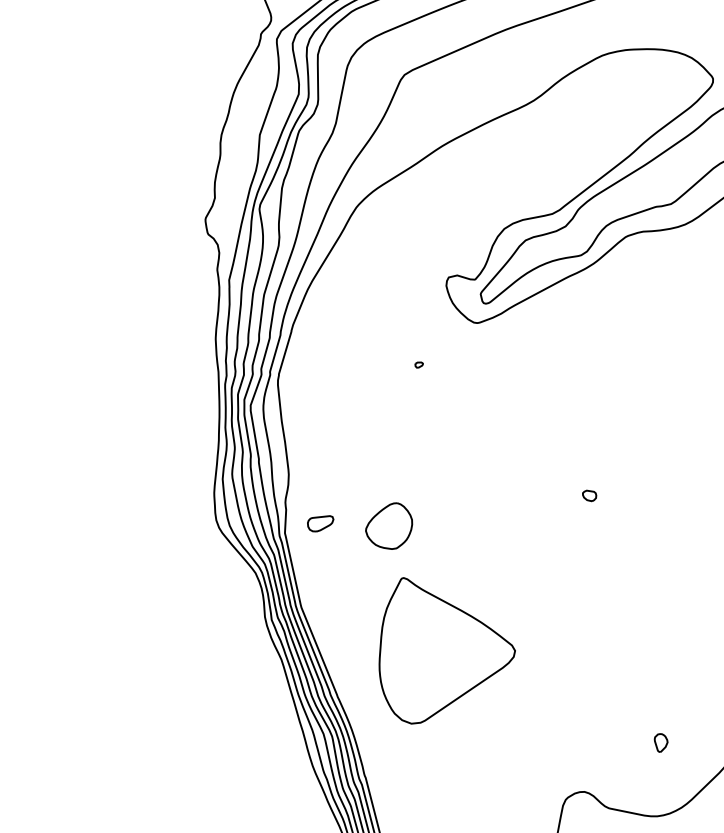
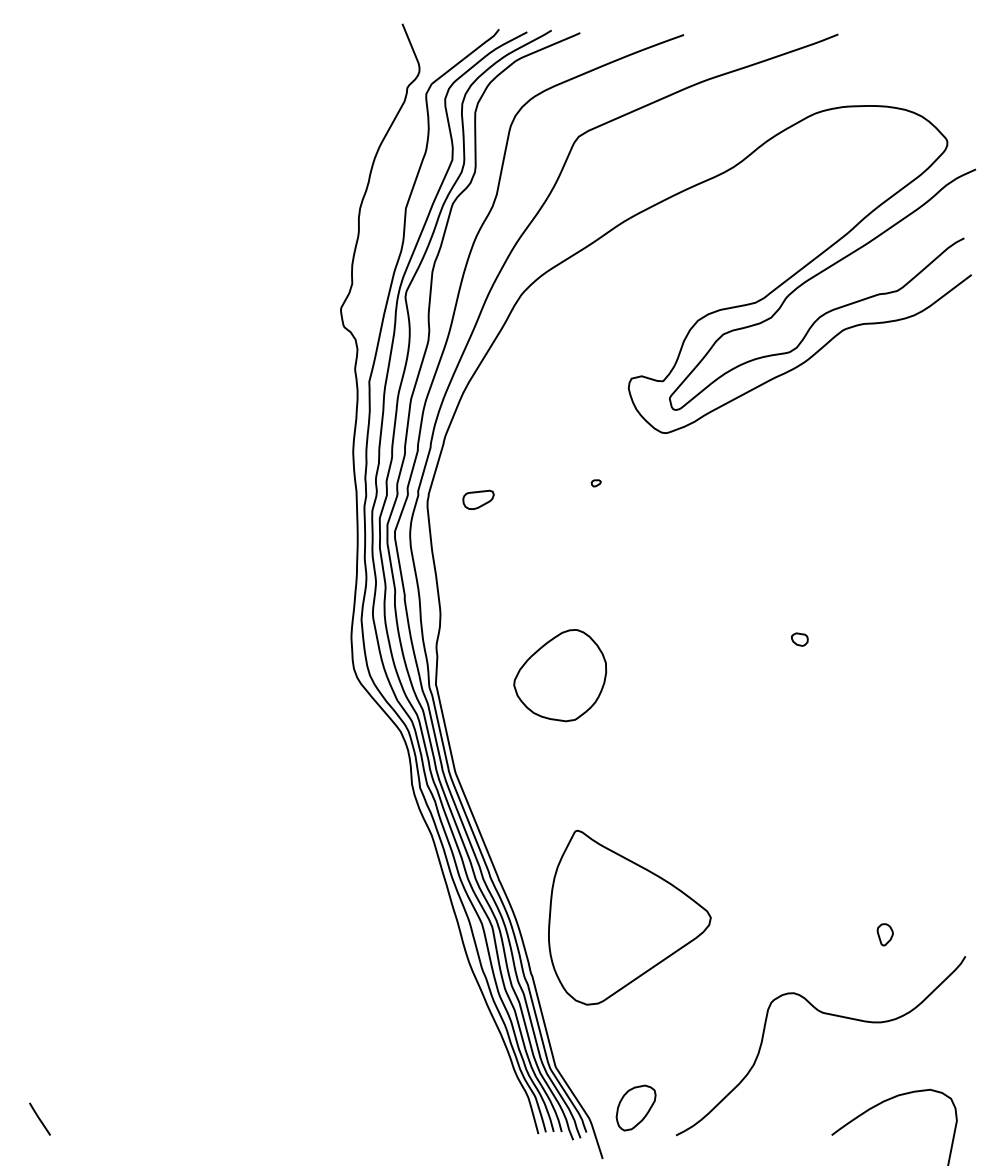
part: (320, 523) -> (478, 499), moved
part: (389, 525) -> (560, 675), size x1.67
part: (447, 650) -> (629, 917), moved

